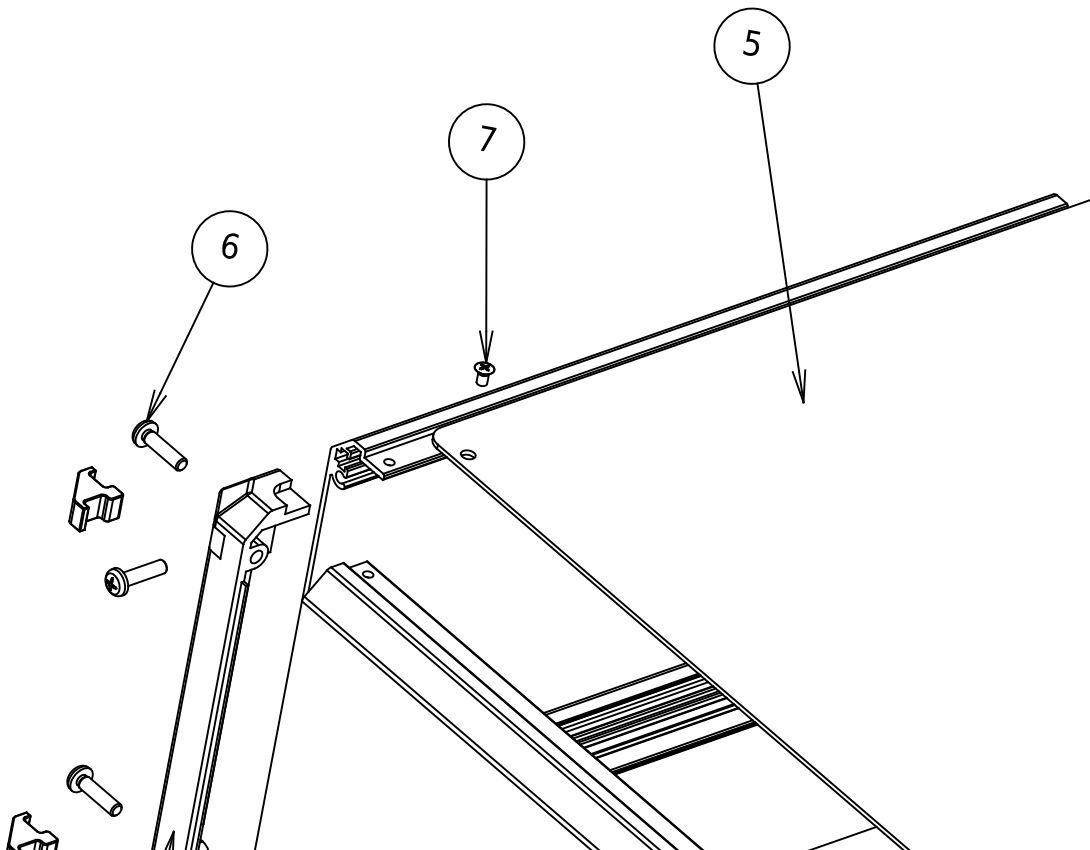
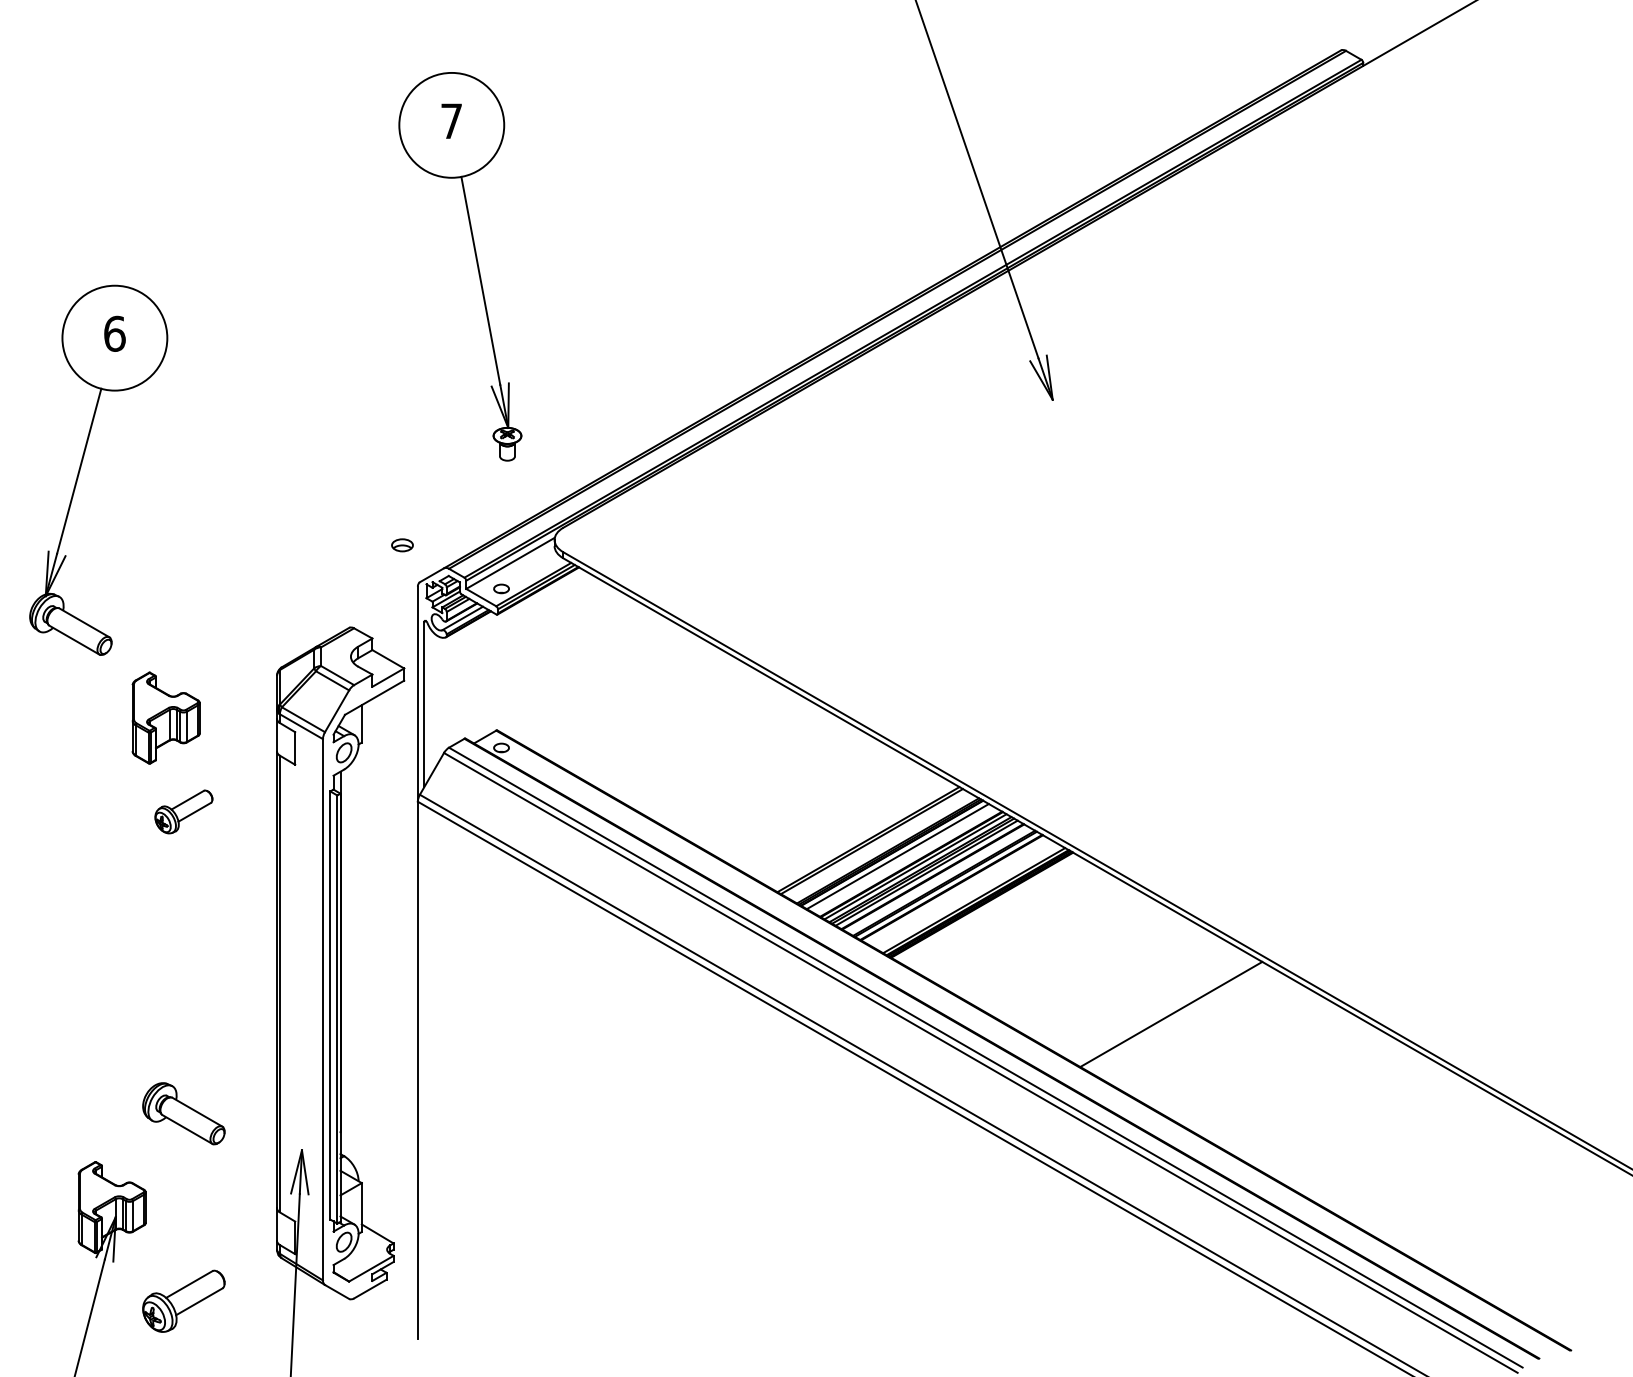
part: (485, 243) -> (476, 264), moved
part: (190, 332) -> (82, 463), moved
part: (468, 454) -> (402, 545), moved
part: (97, 501) -> (165, 717), moved
part: (135, 576) -> (183, 811), size x0.7
line: (636, 706) -> (903, 859), removed

